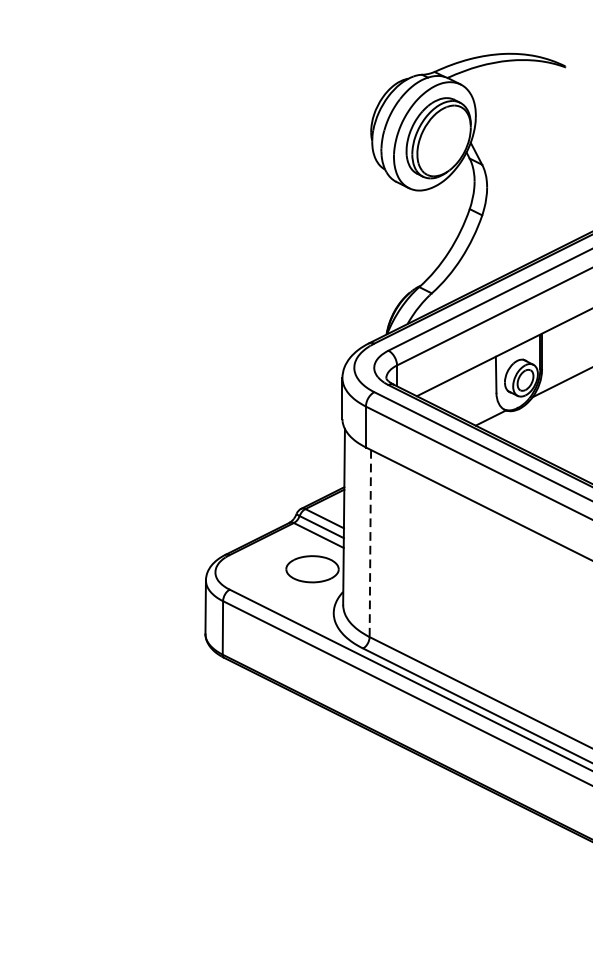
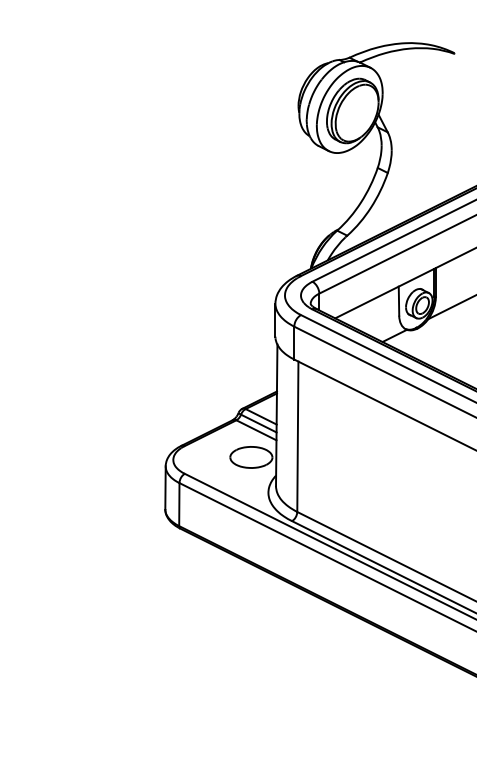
line: (369, 544) -> (297, 437), dashed -> solid

